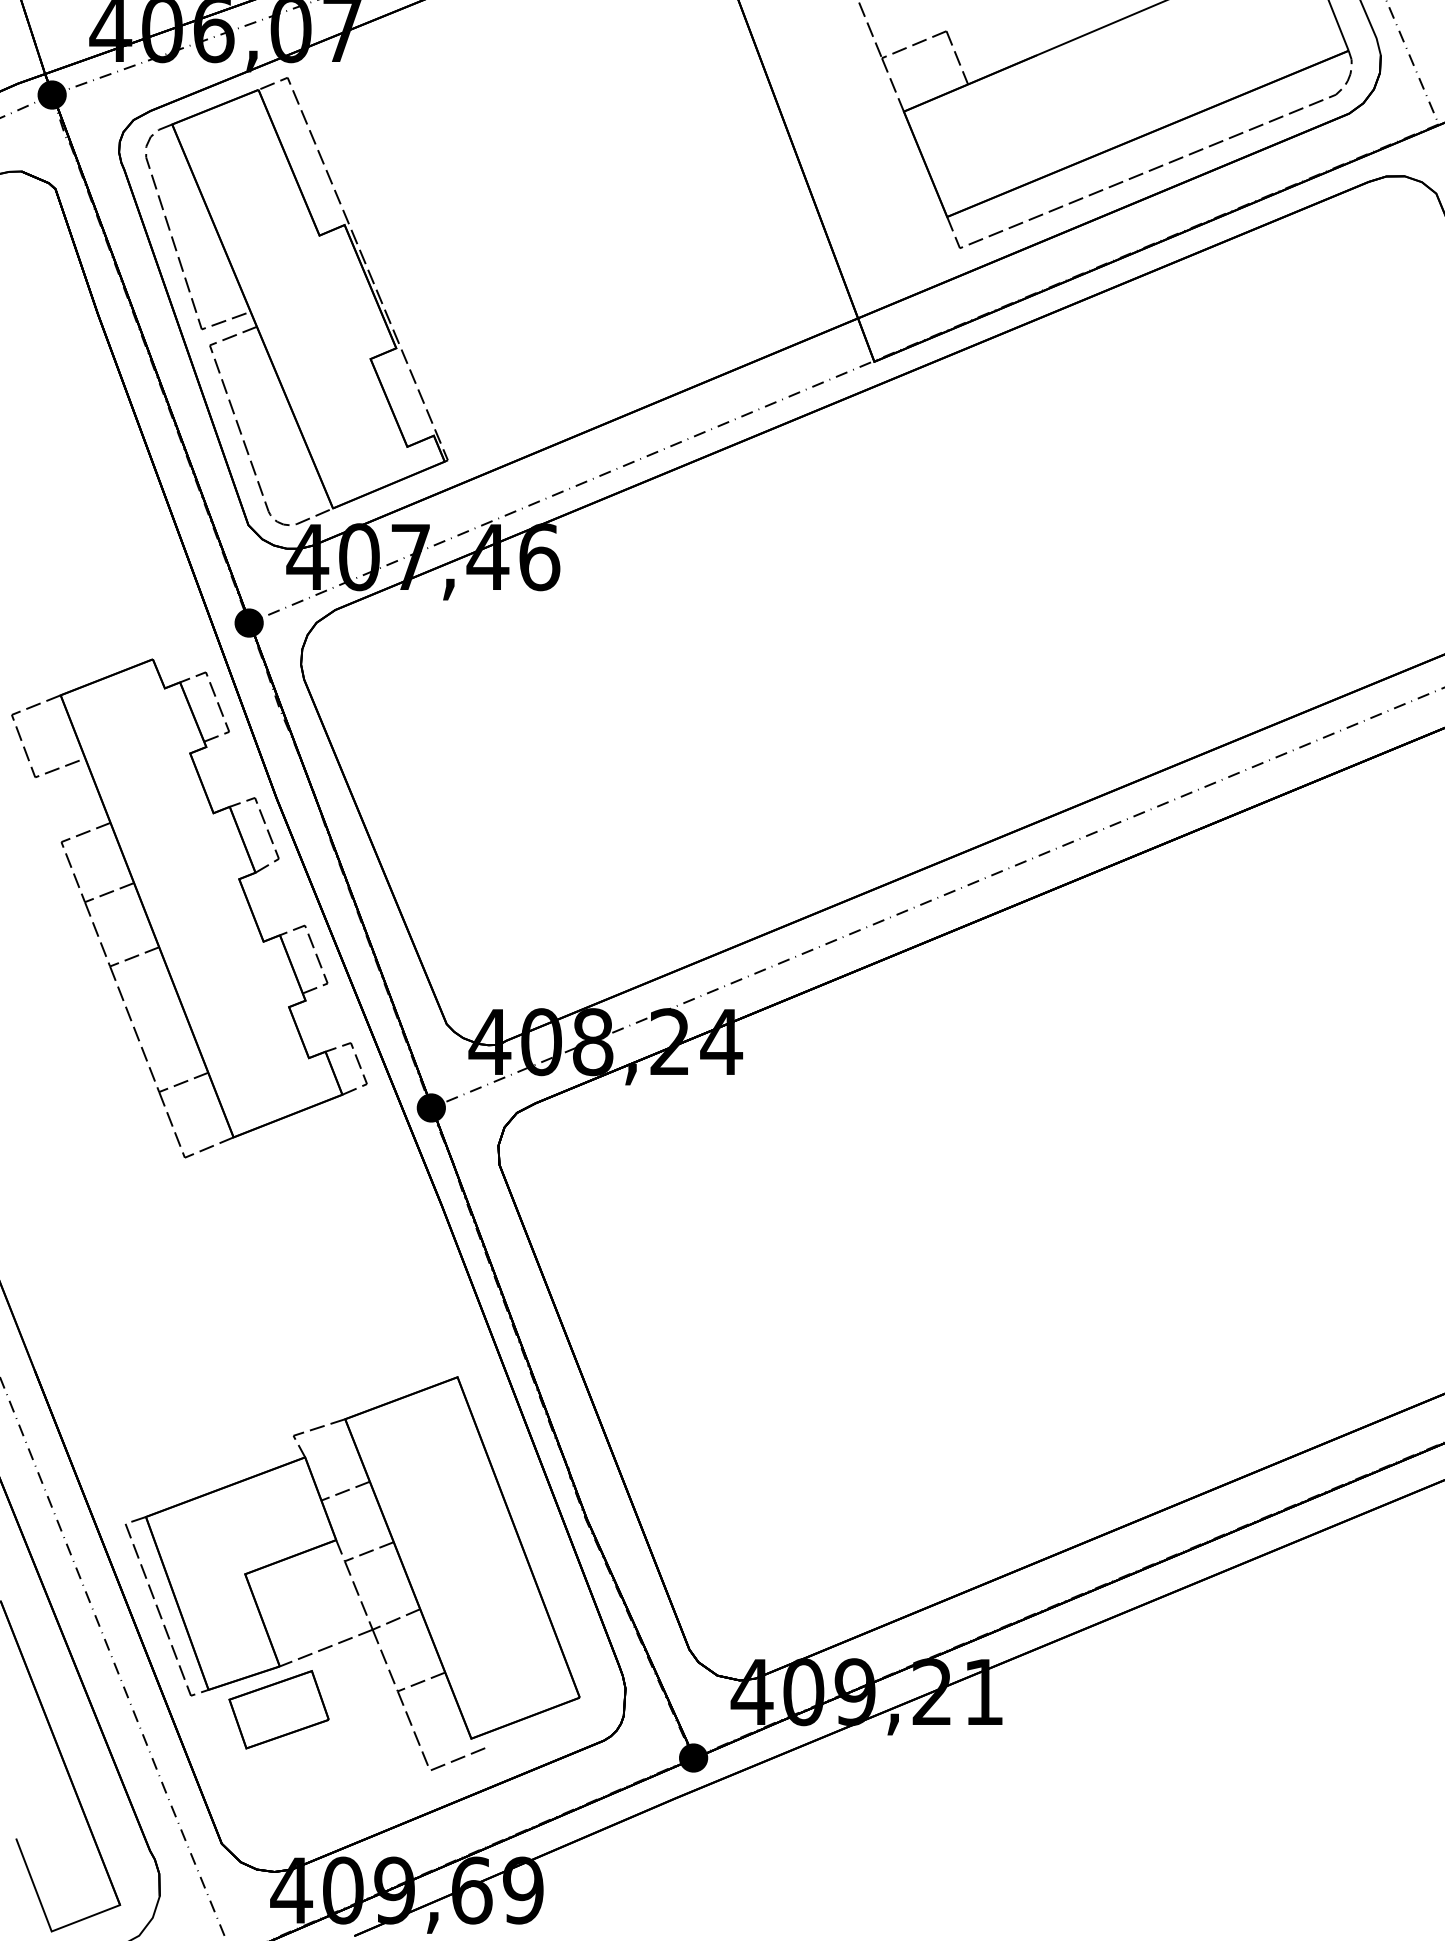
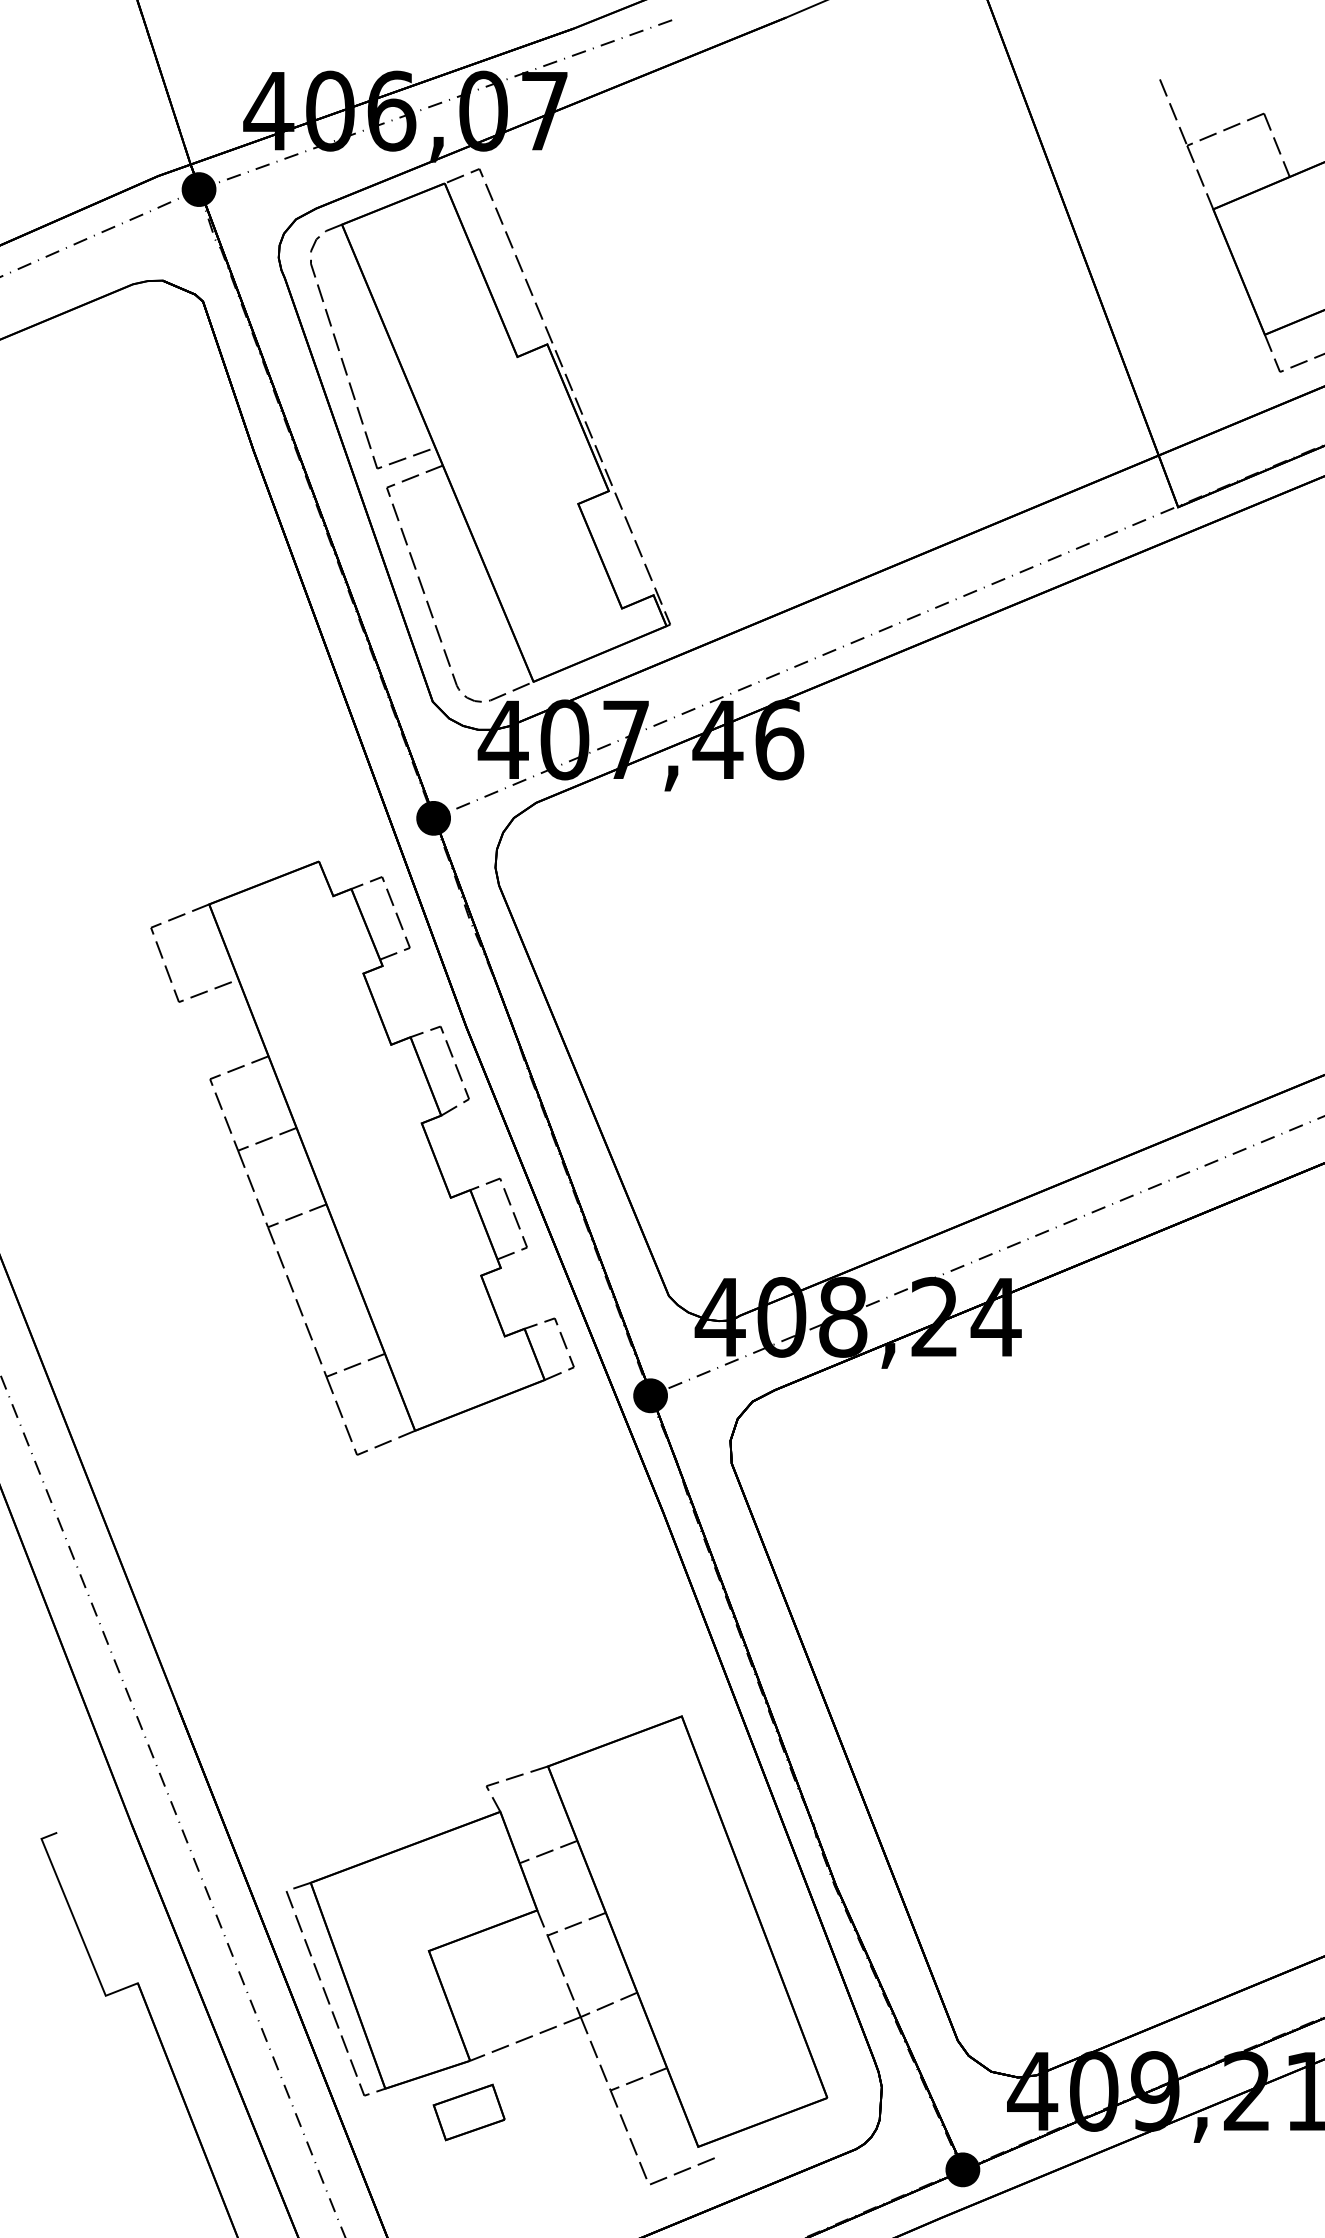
part: (278, 1709) -> (468, 2112), size x0.6

